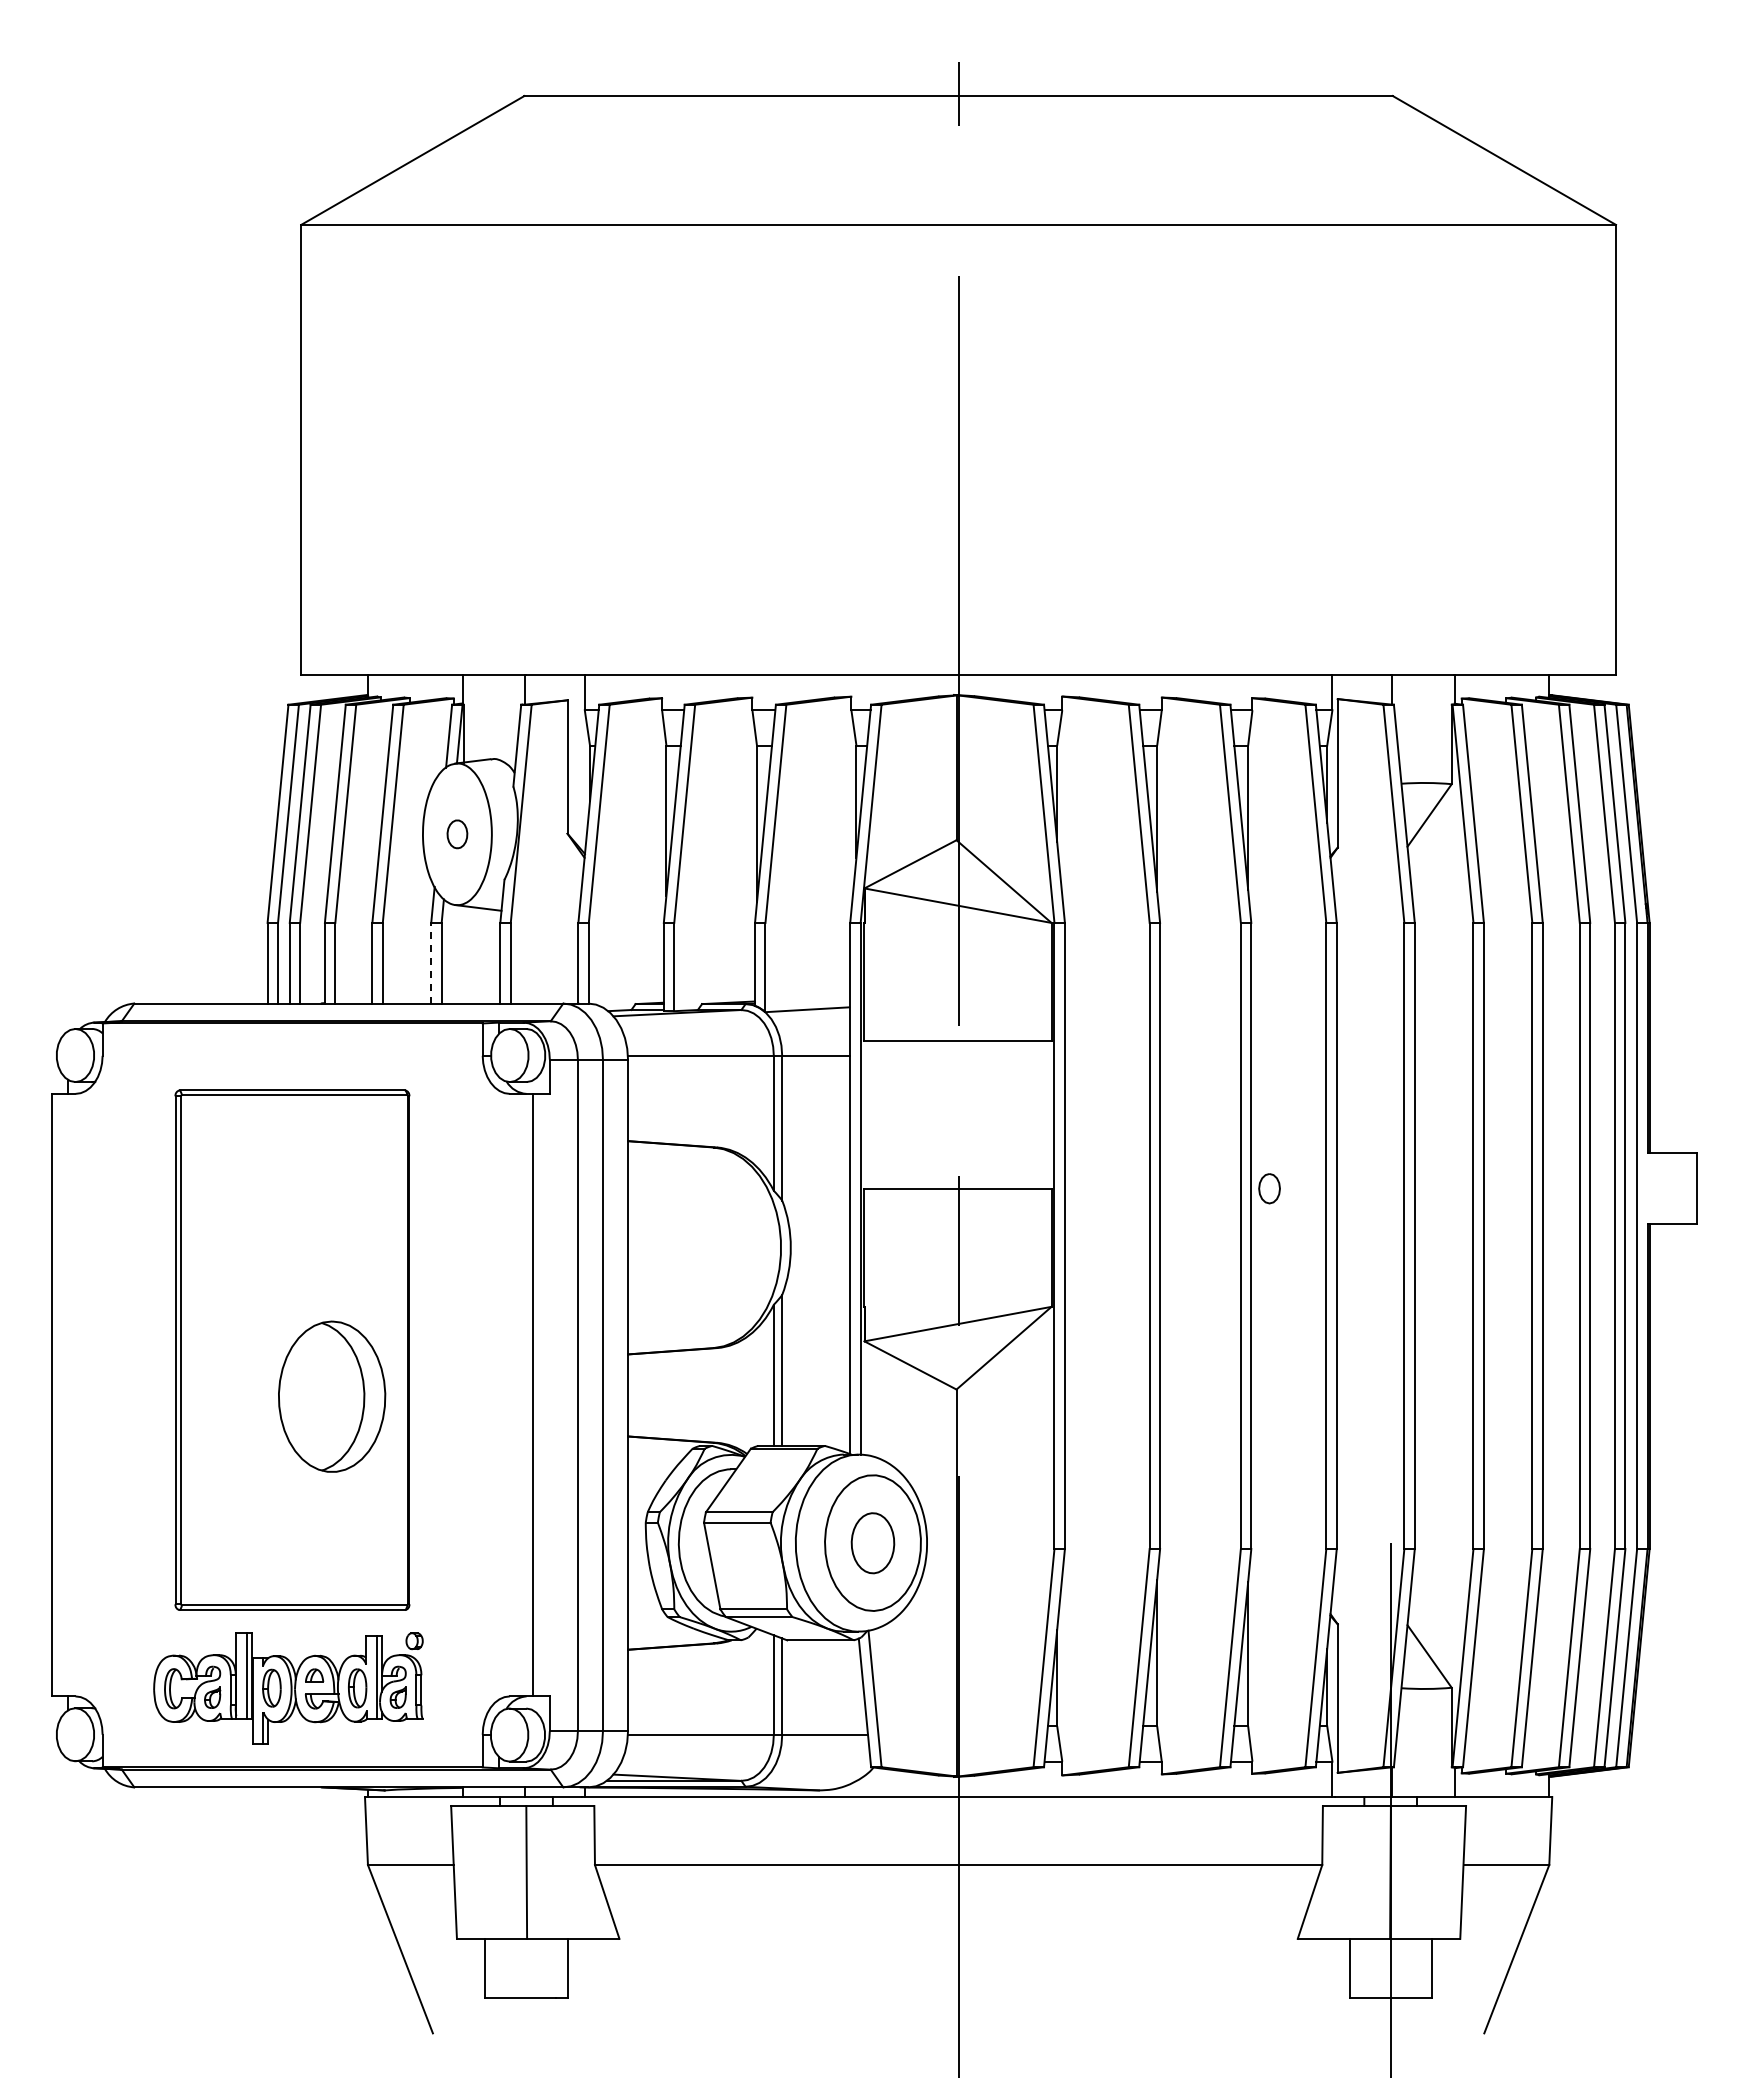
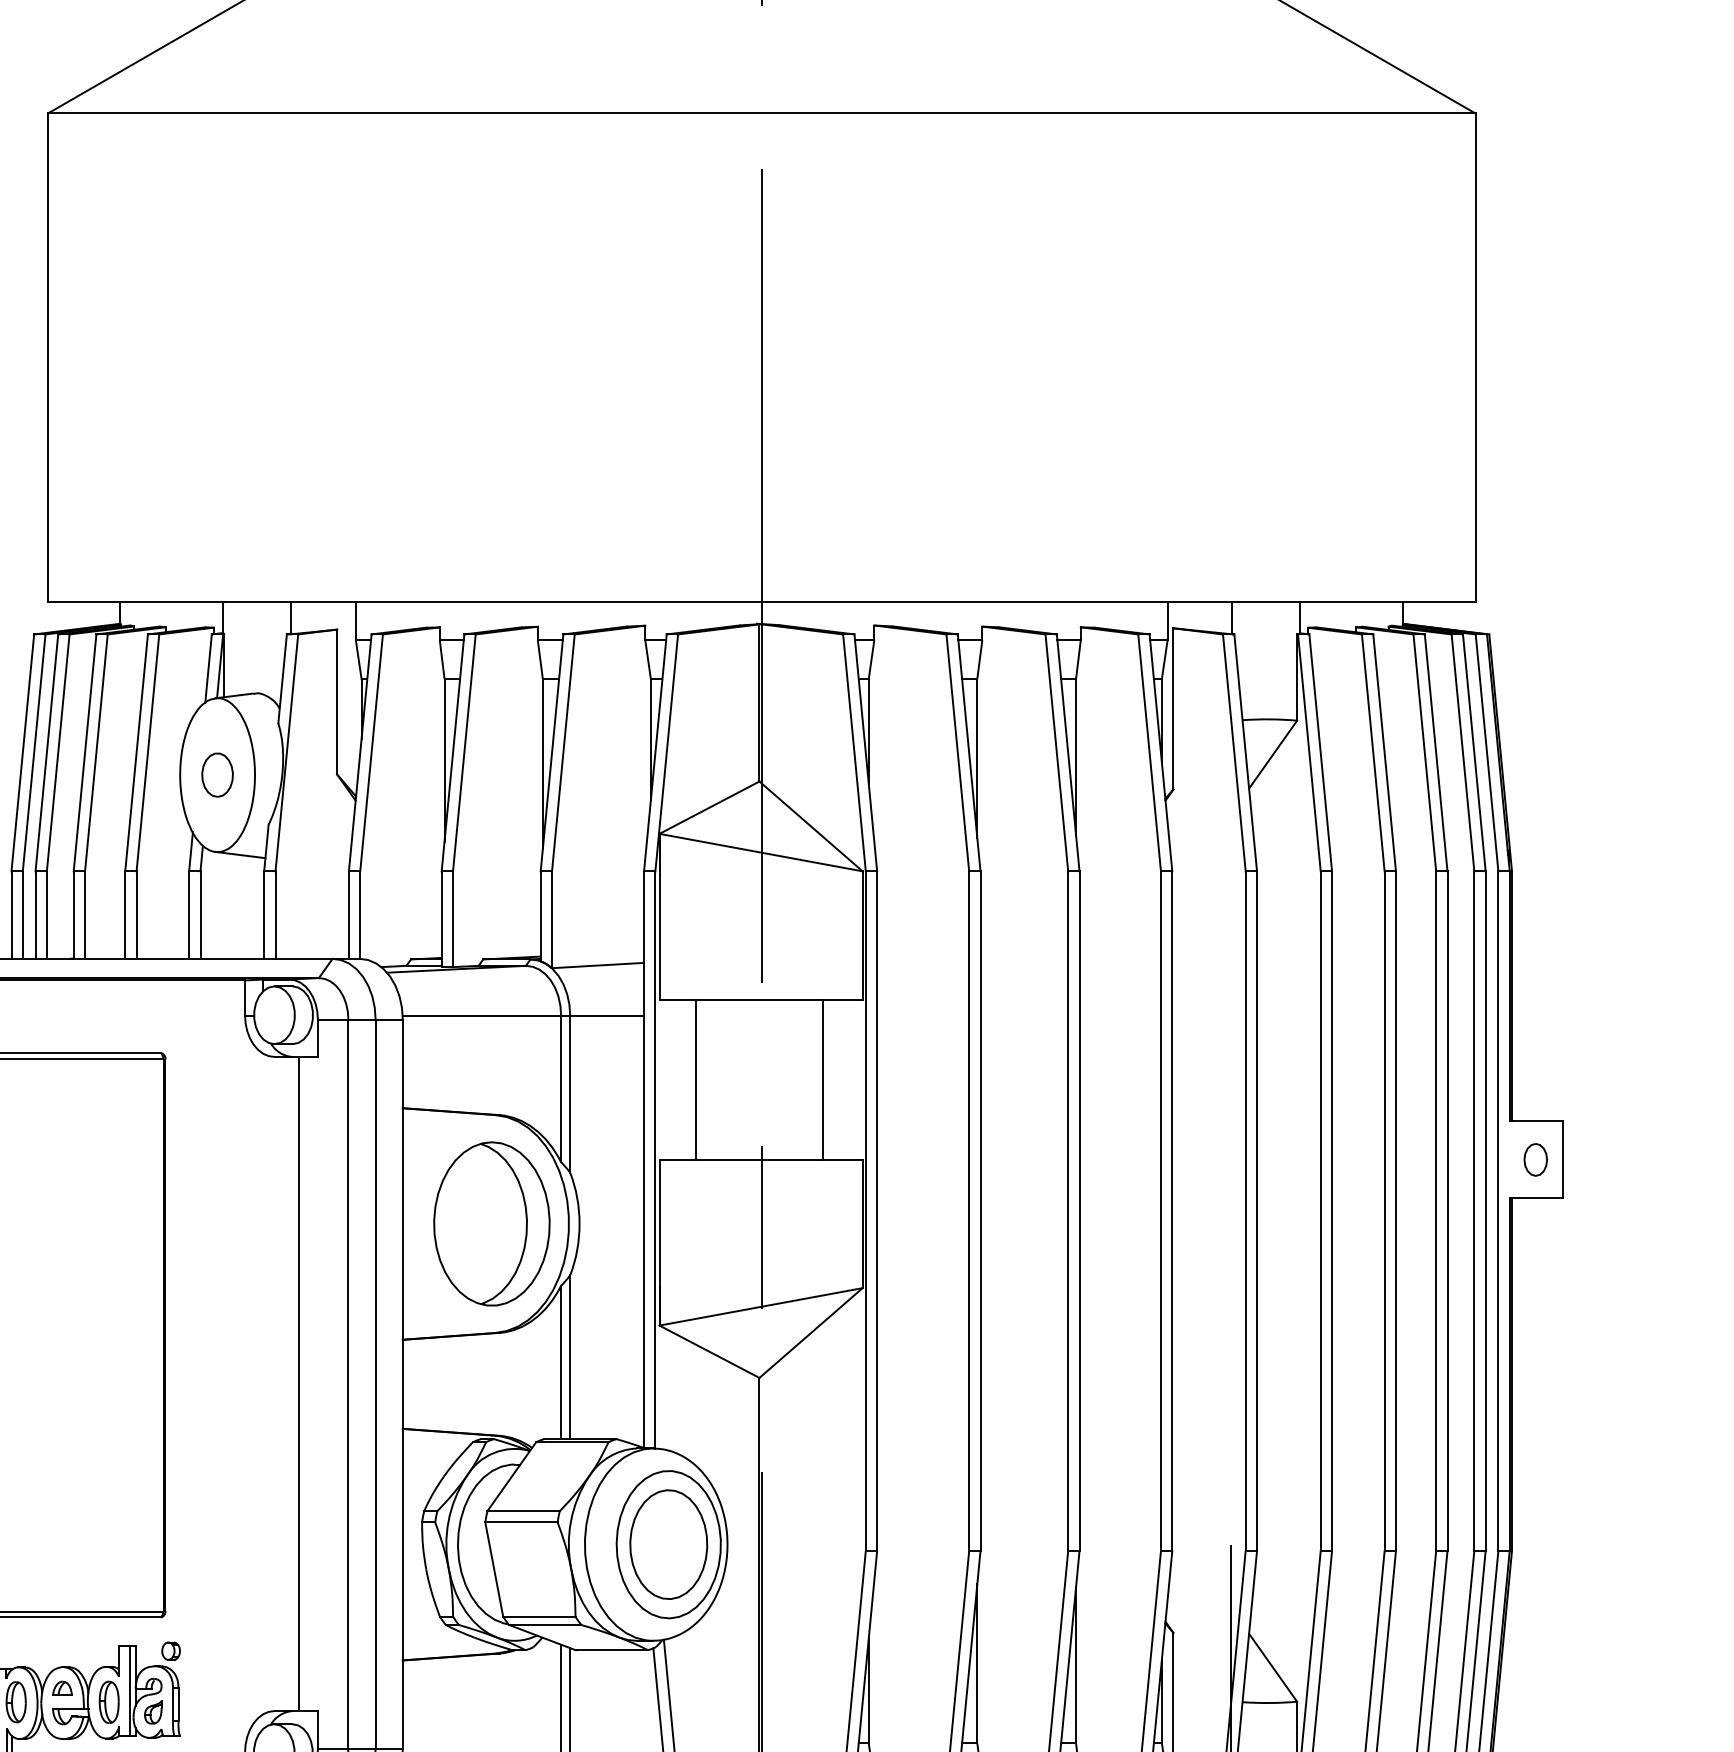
part: (457, 834) -> (217, 775), size x1.43
line: (431, 962) -> (189, 914), dashed -> solid
line: (898, 1114) -> (696, 1079), added
line: (1015, 1114) -> (823, 1079), added
part: (1269, 1188) -> (1535, 1159), moved
part: (332, 1396) -> (492, 1223), moved
part: (872, 1543) -> (668, 1545), size x1.67

